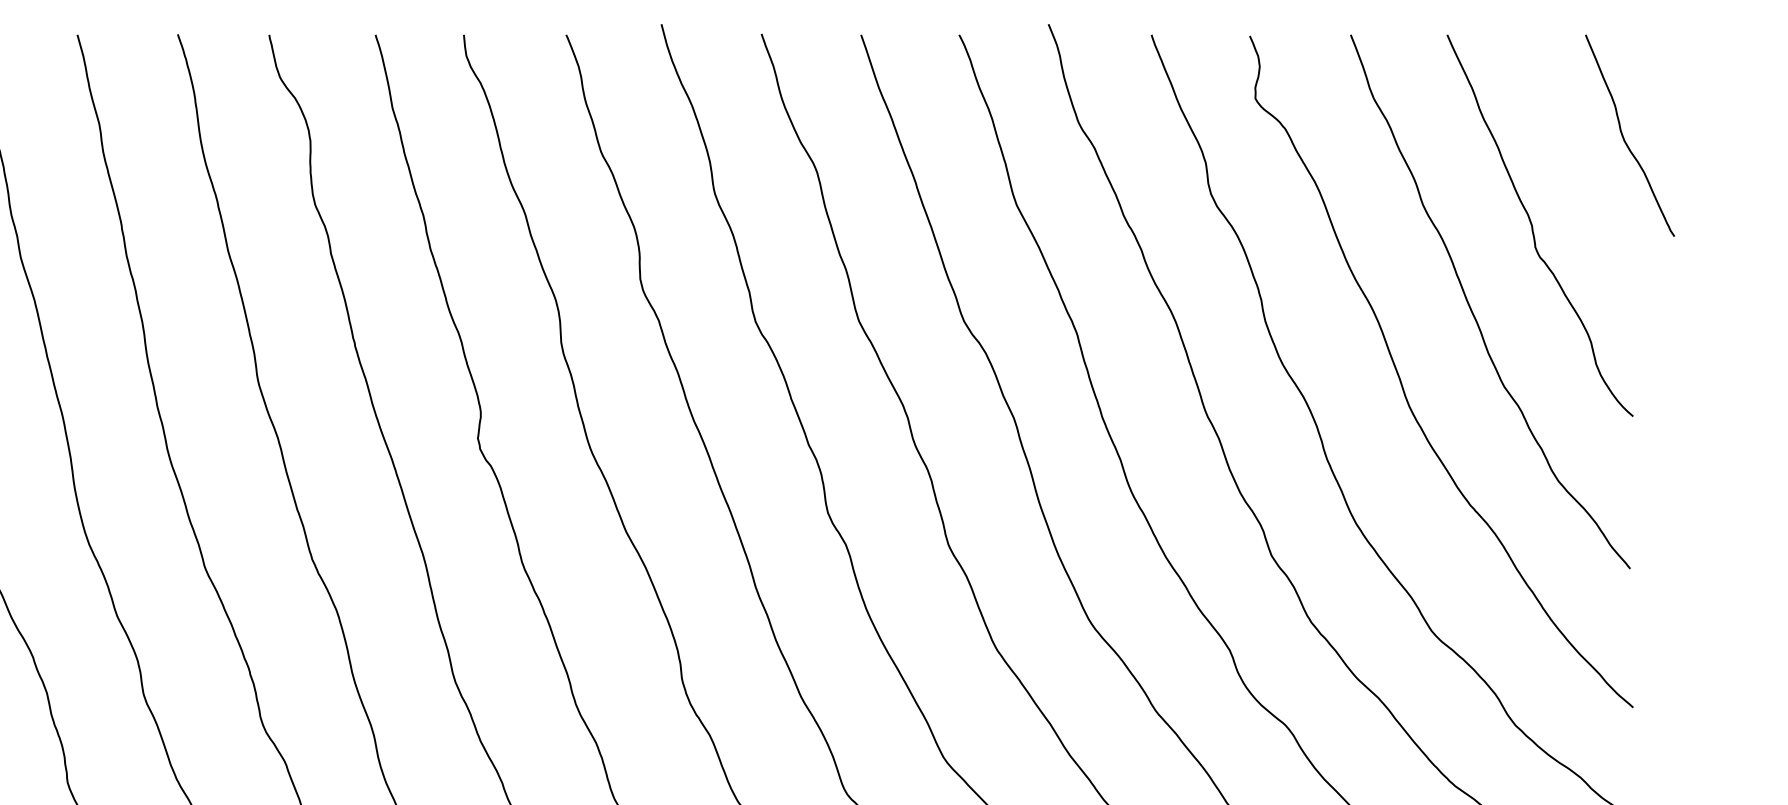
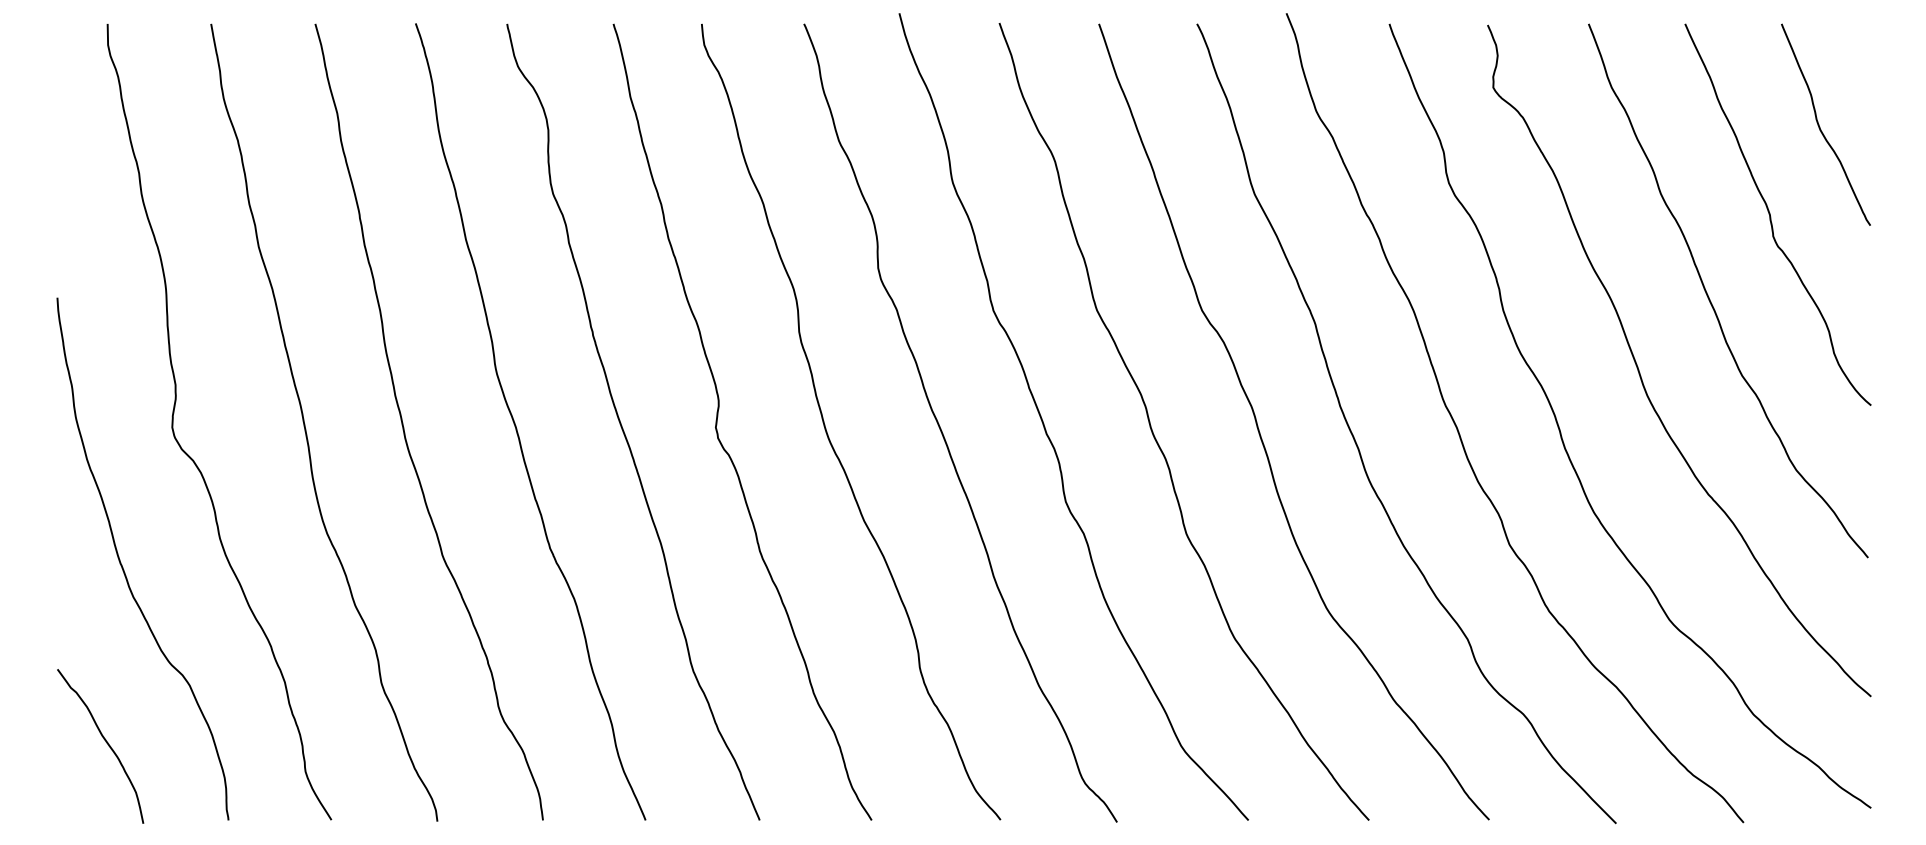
curve: (1624, 137) -> (1820, 126), moved

